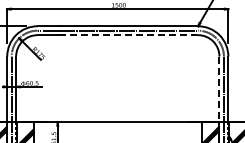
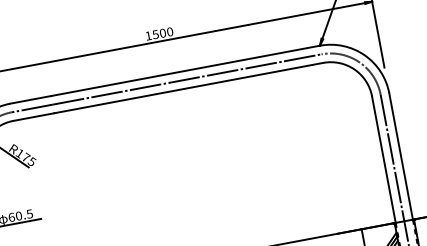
line: (128, 35) -> (188, 88), dashed -> solid
line: (219, 89) -> (384, 160), dashed -> solid

